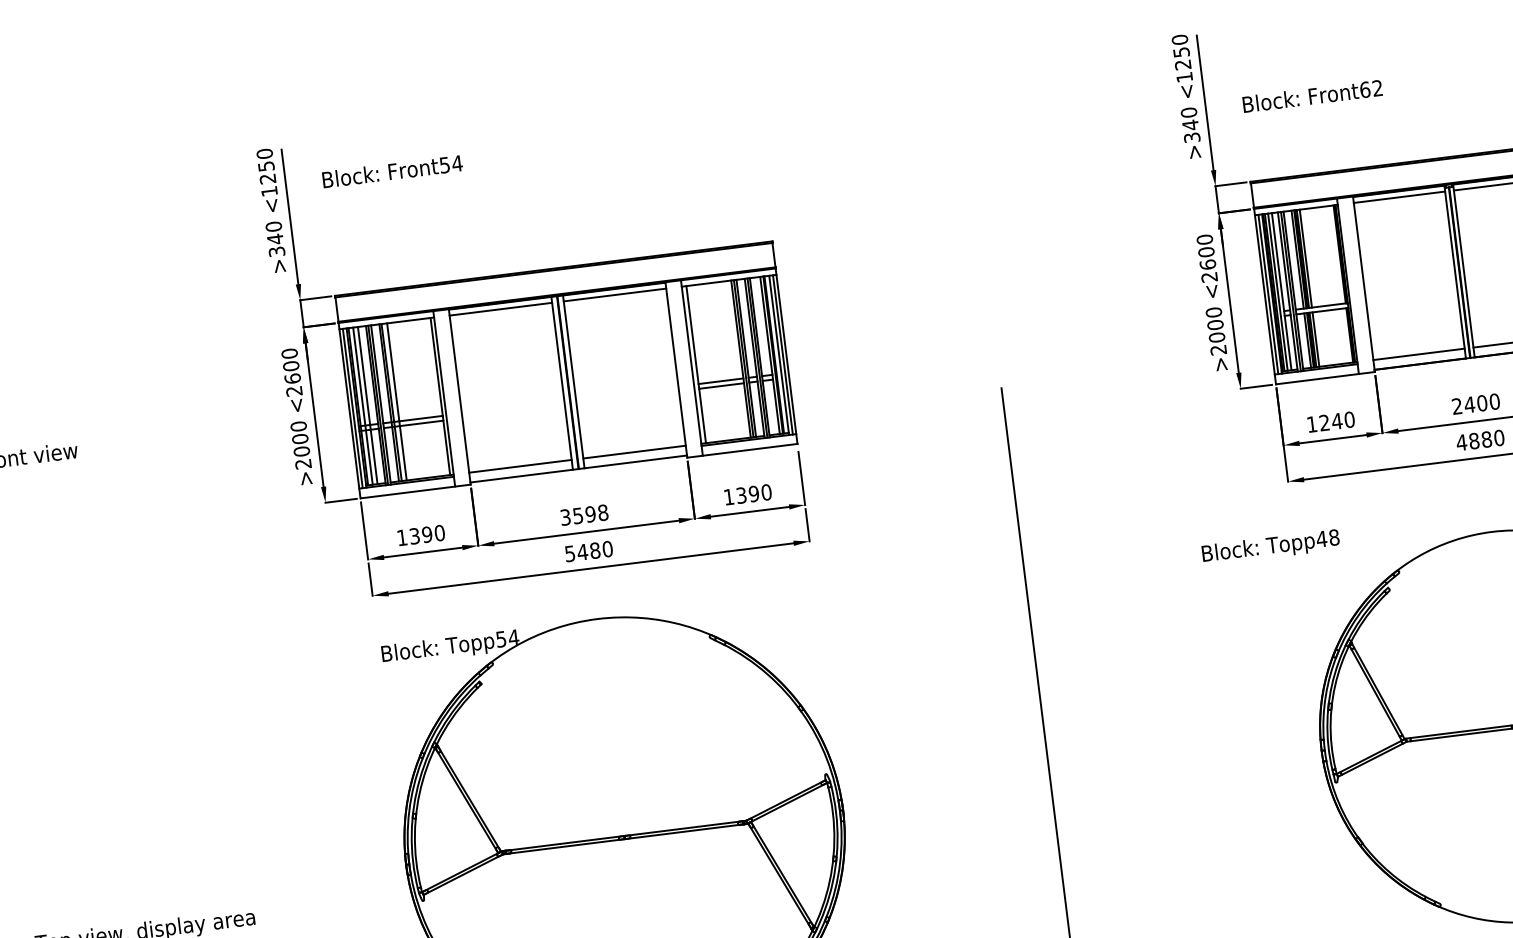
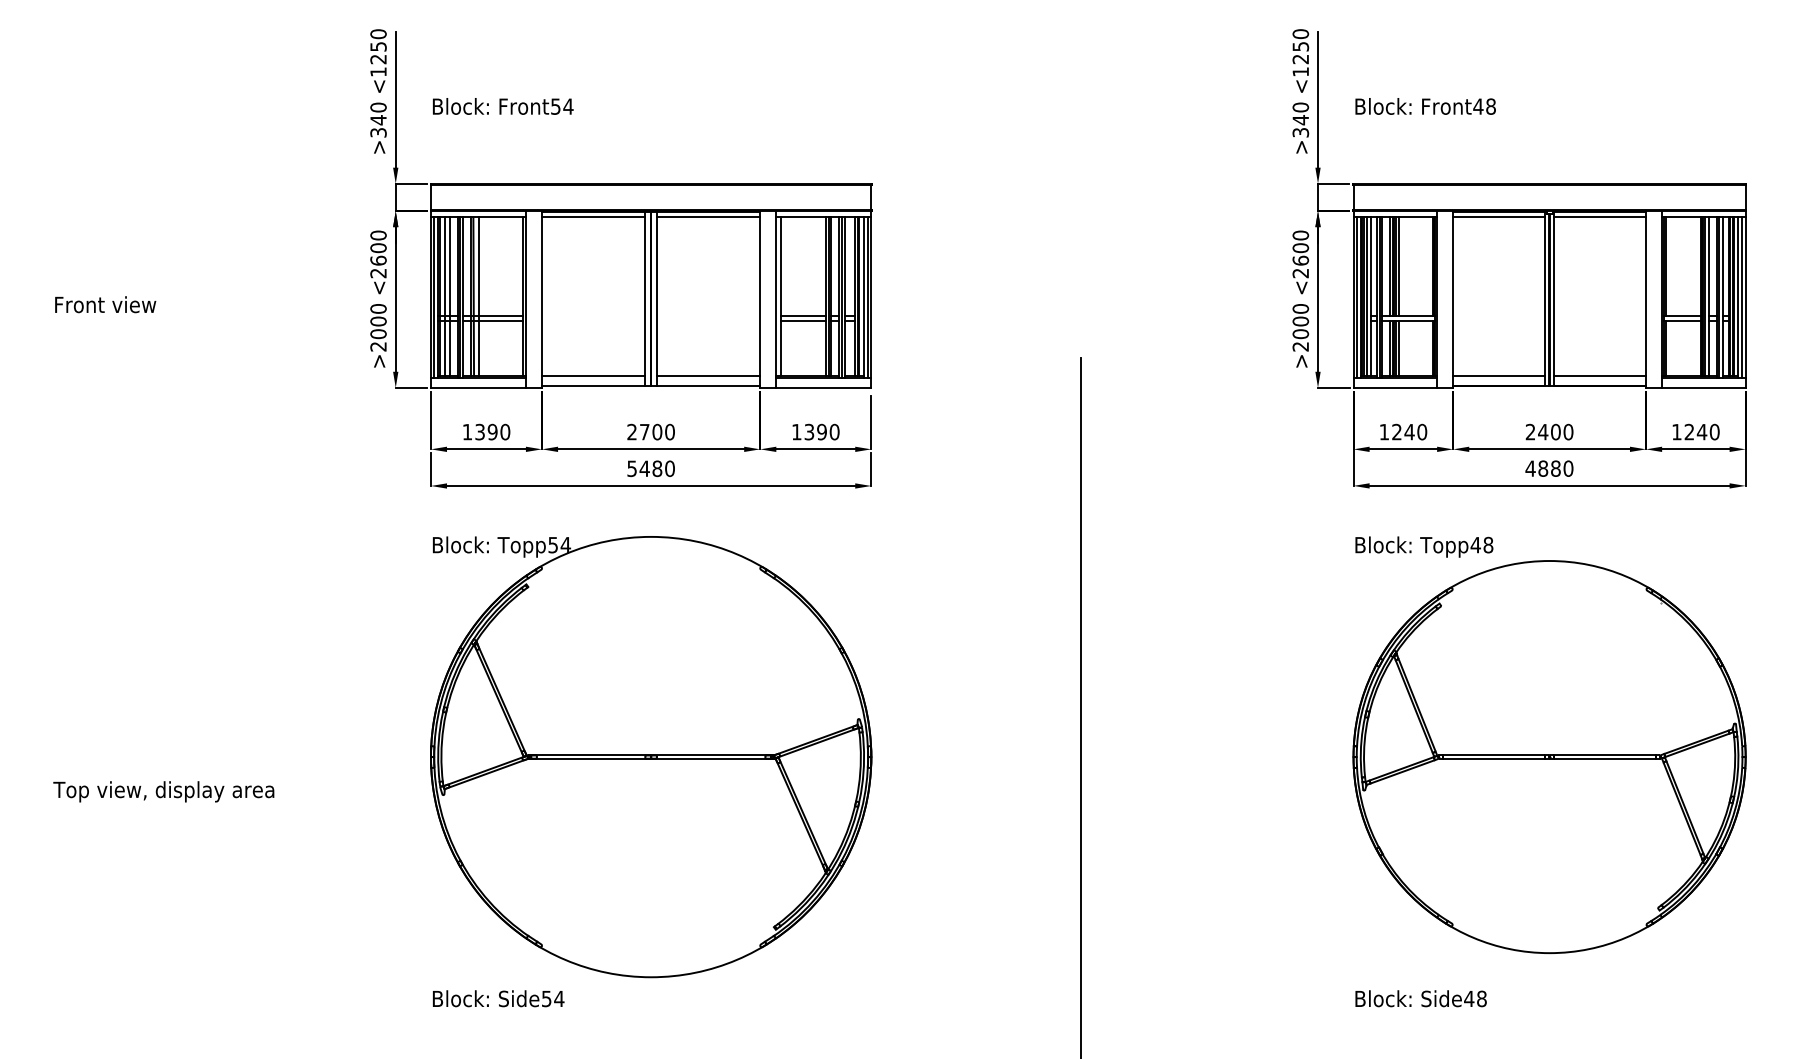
text: (1371, 88) -> (1484, 106), Front62 -> Front48
text: (392, 171) -> (503, 106), moved
text: (583, 515) -> (650, 432), 3598 -> 2700
text: (1271, 546) -> (1424, 546), moved

